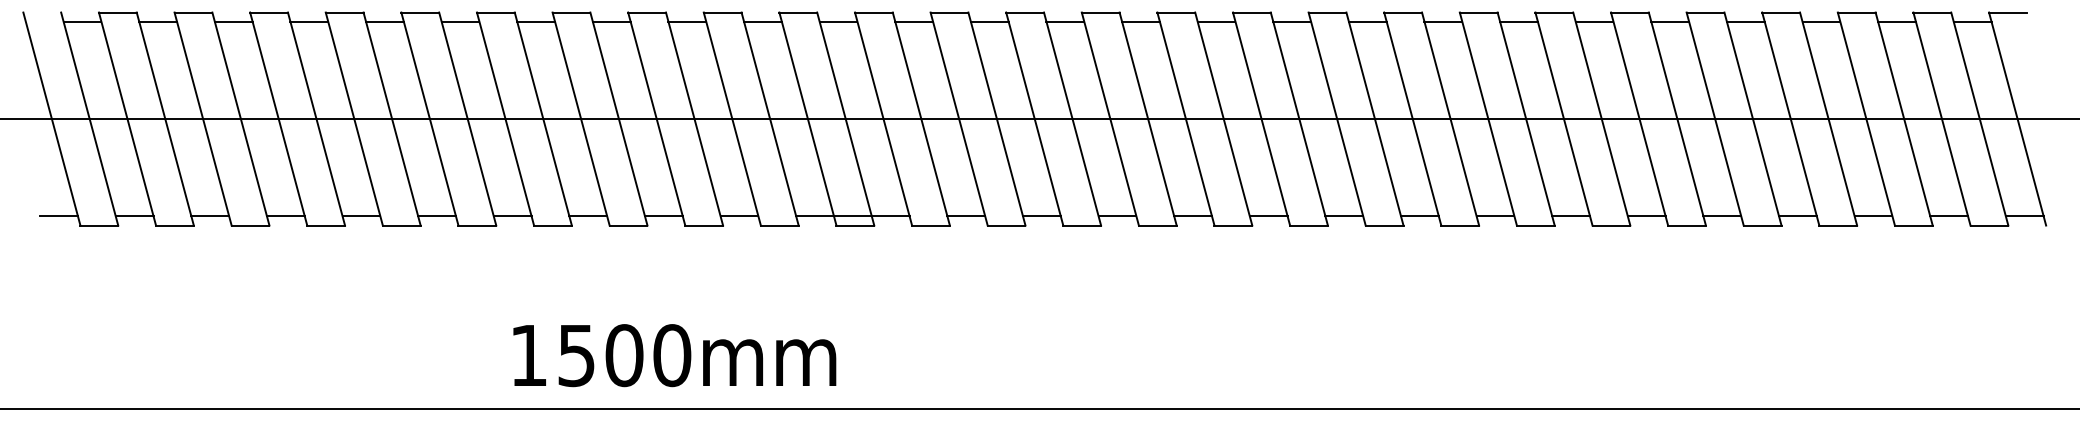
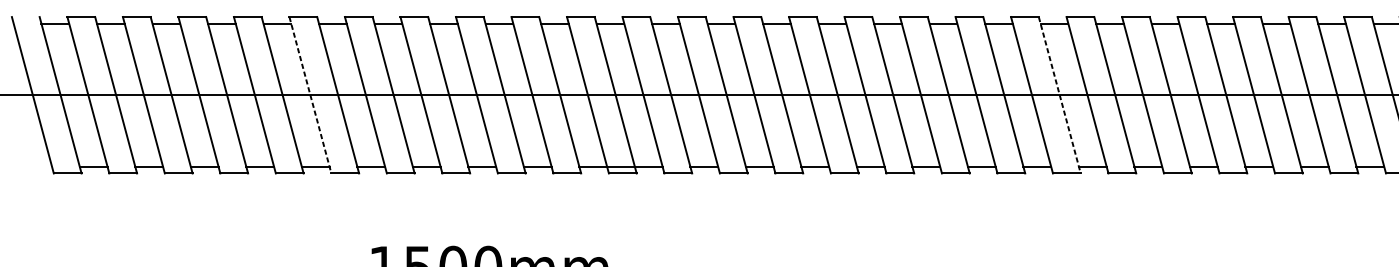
line: (430, 119) -> (310, 95), solid -> dashed
line: (1450, 119) -> (1059, 95), solid -> dashed
line: (59, 216) -> (38, 166), removed

